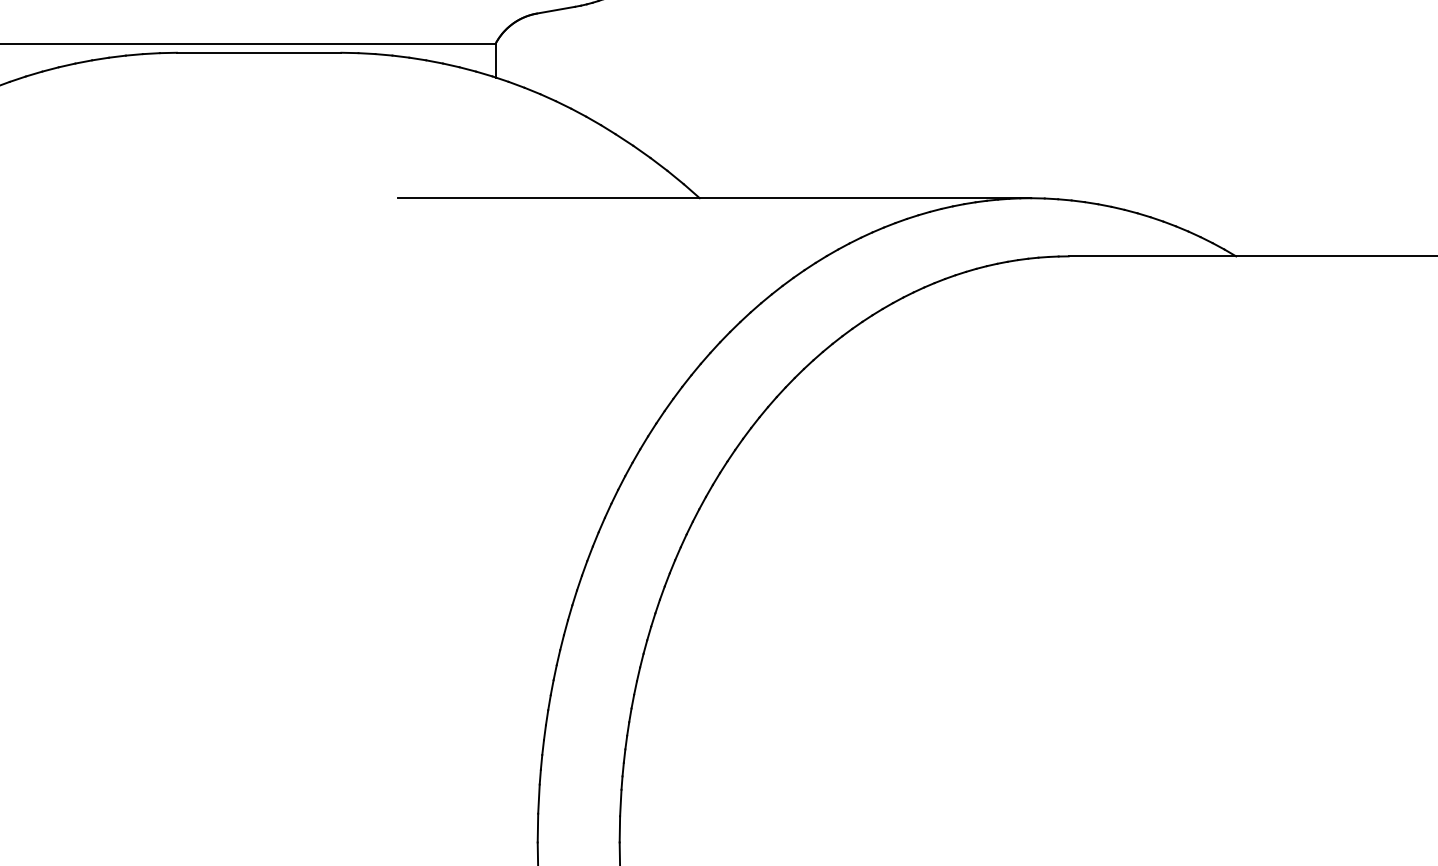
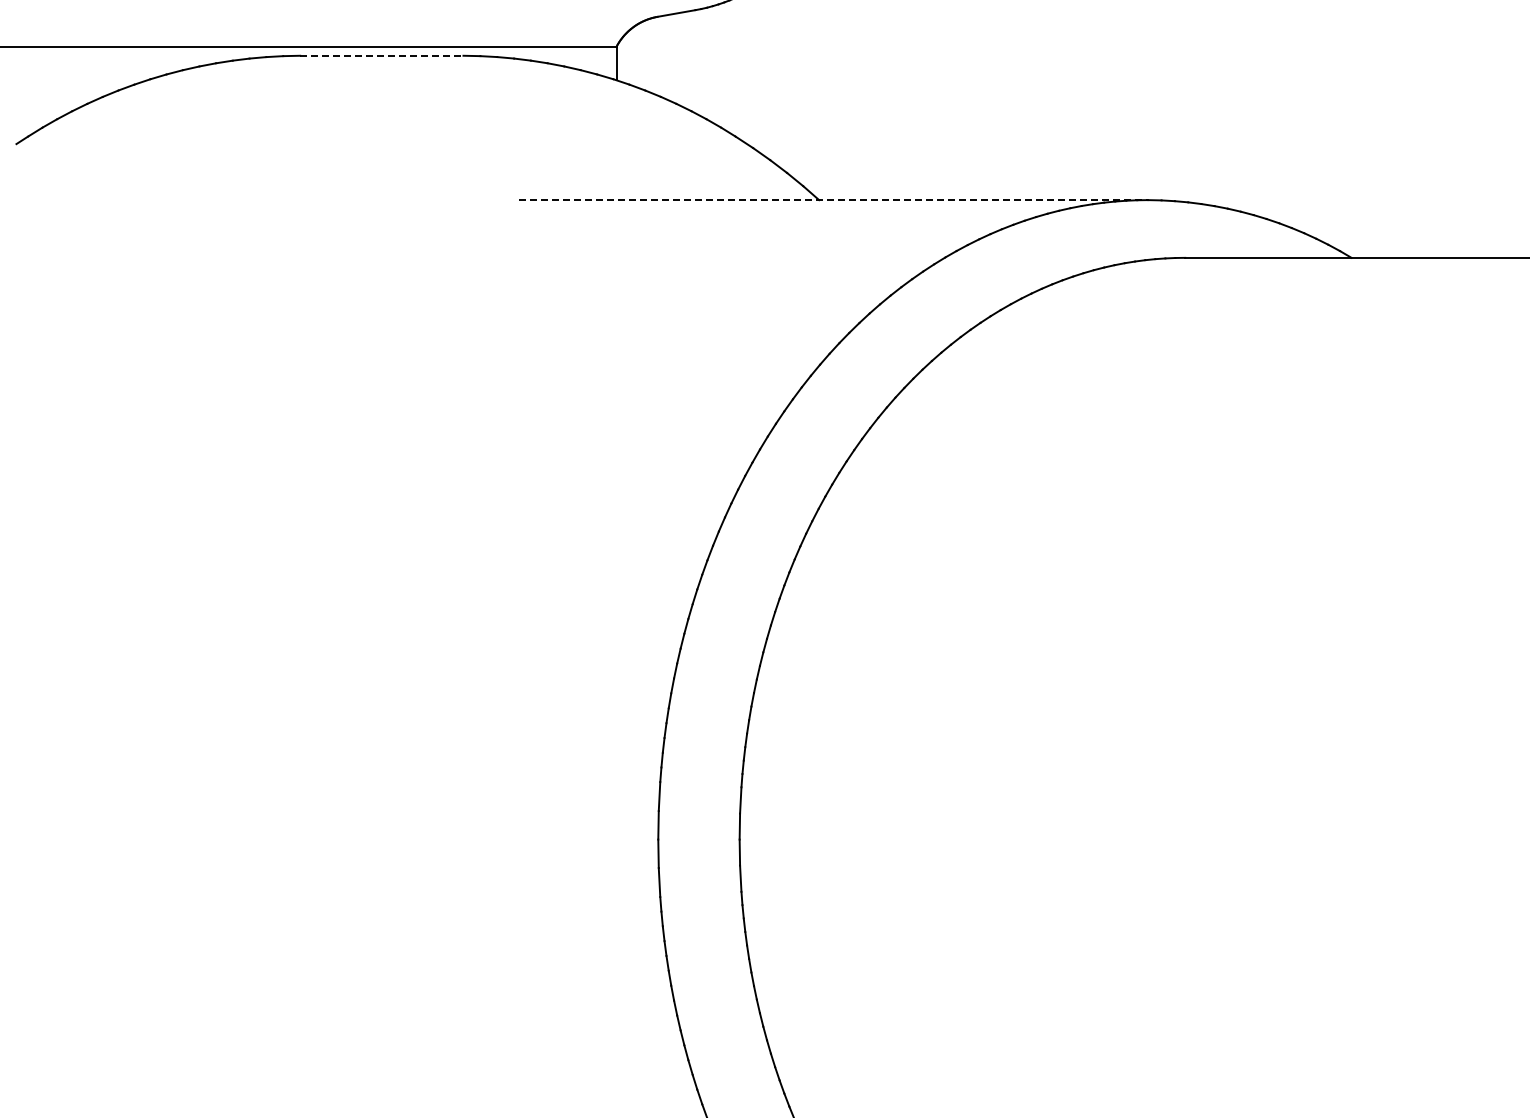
line: (258, 52) -> (381, 55), solid -> dashed
line: (715, 198) -> (834, 200), solid -> dashed

